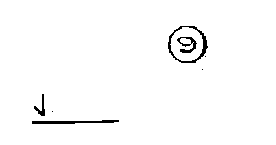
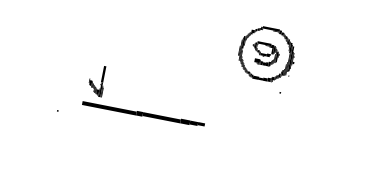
part: (75, 121) -> (143, 113), moved

